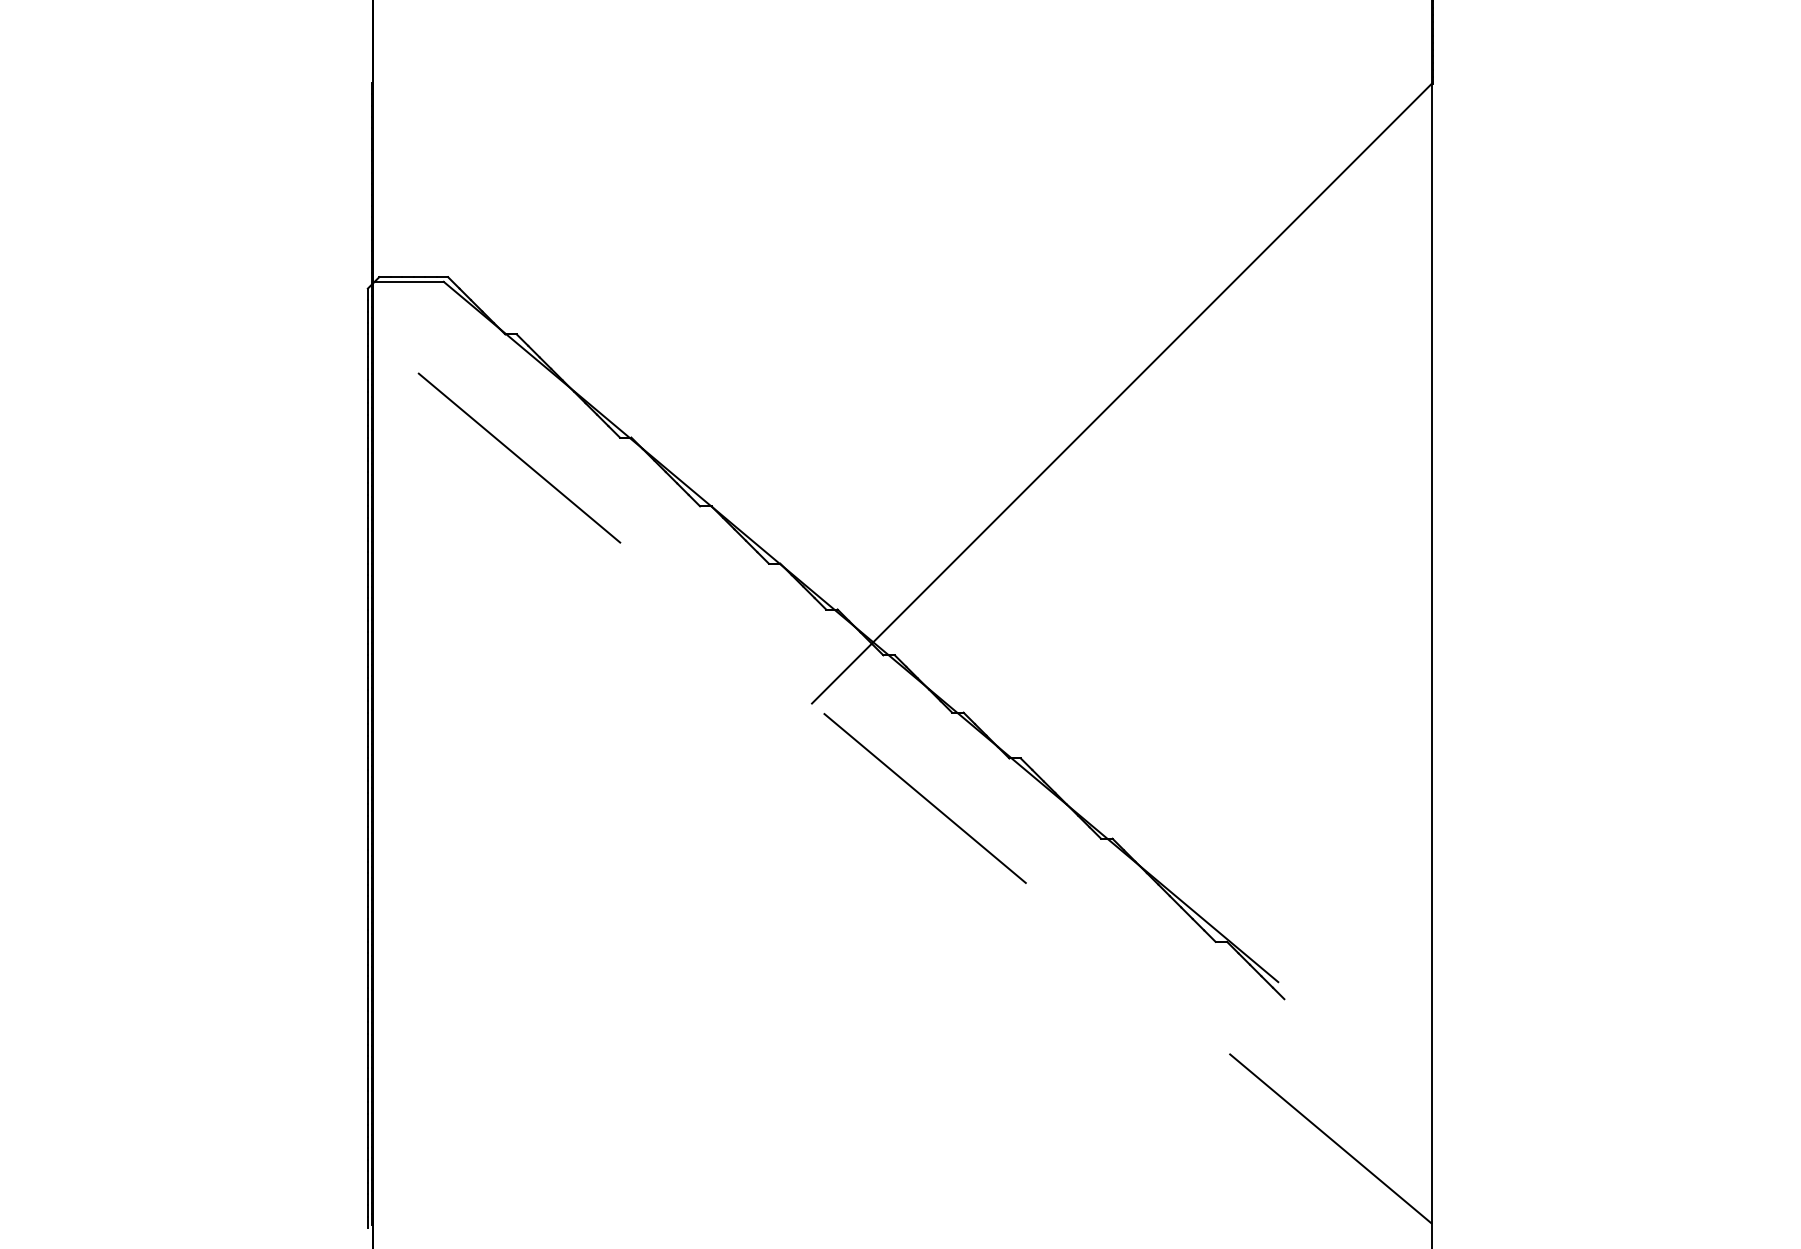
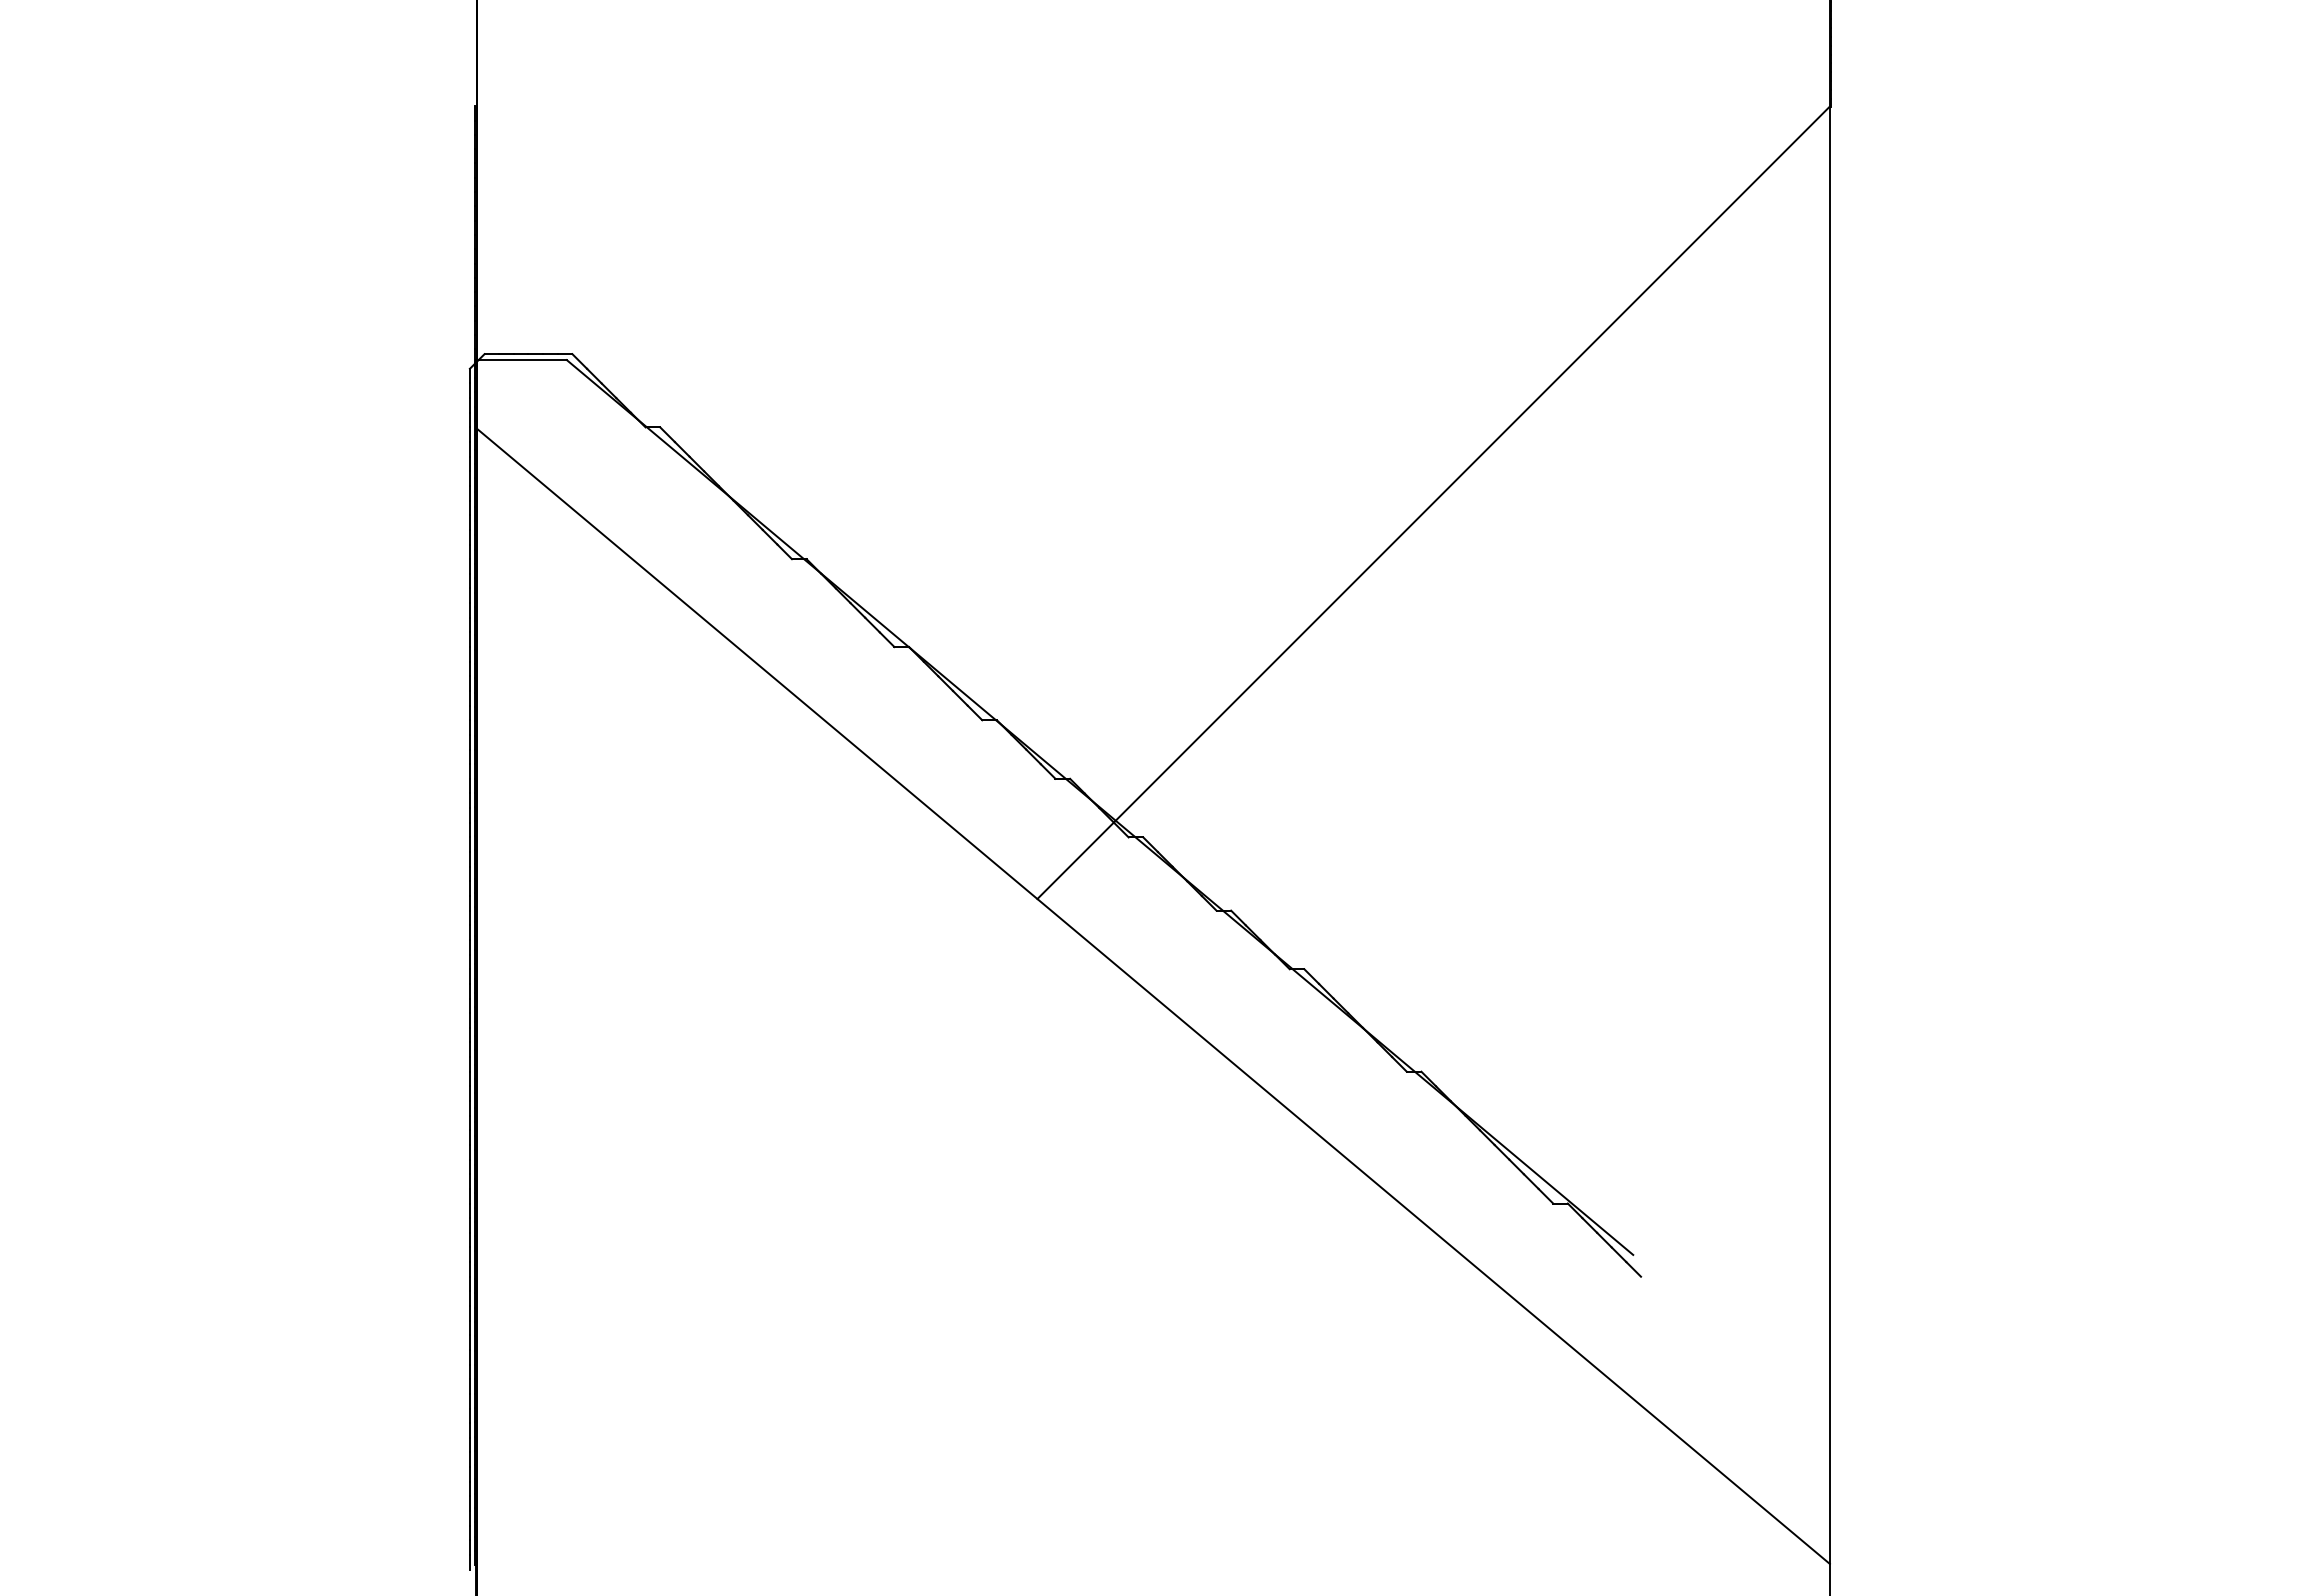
line: (902, 779) -> (1152, 995), dashed -> solid

